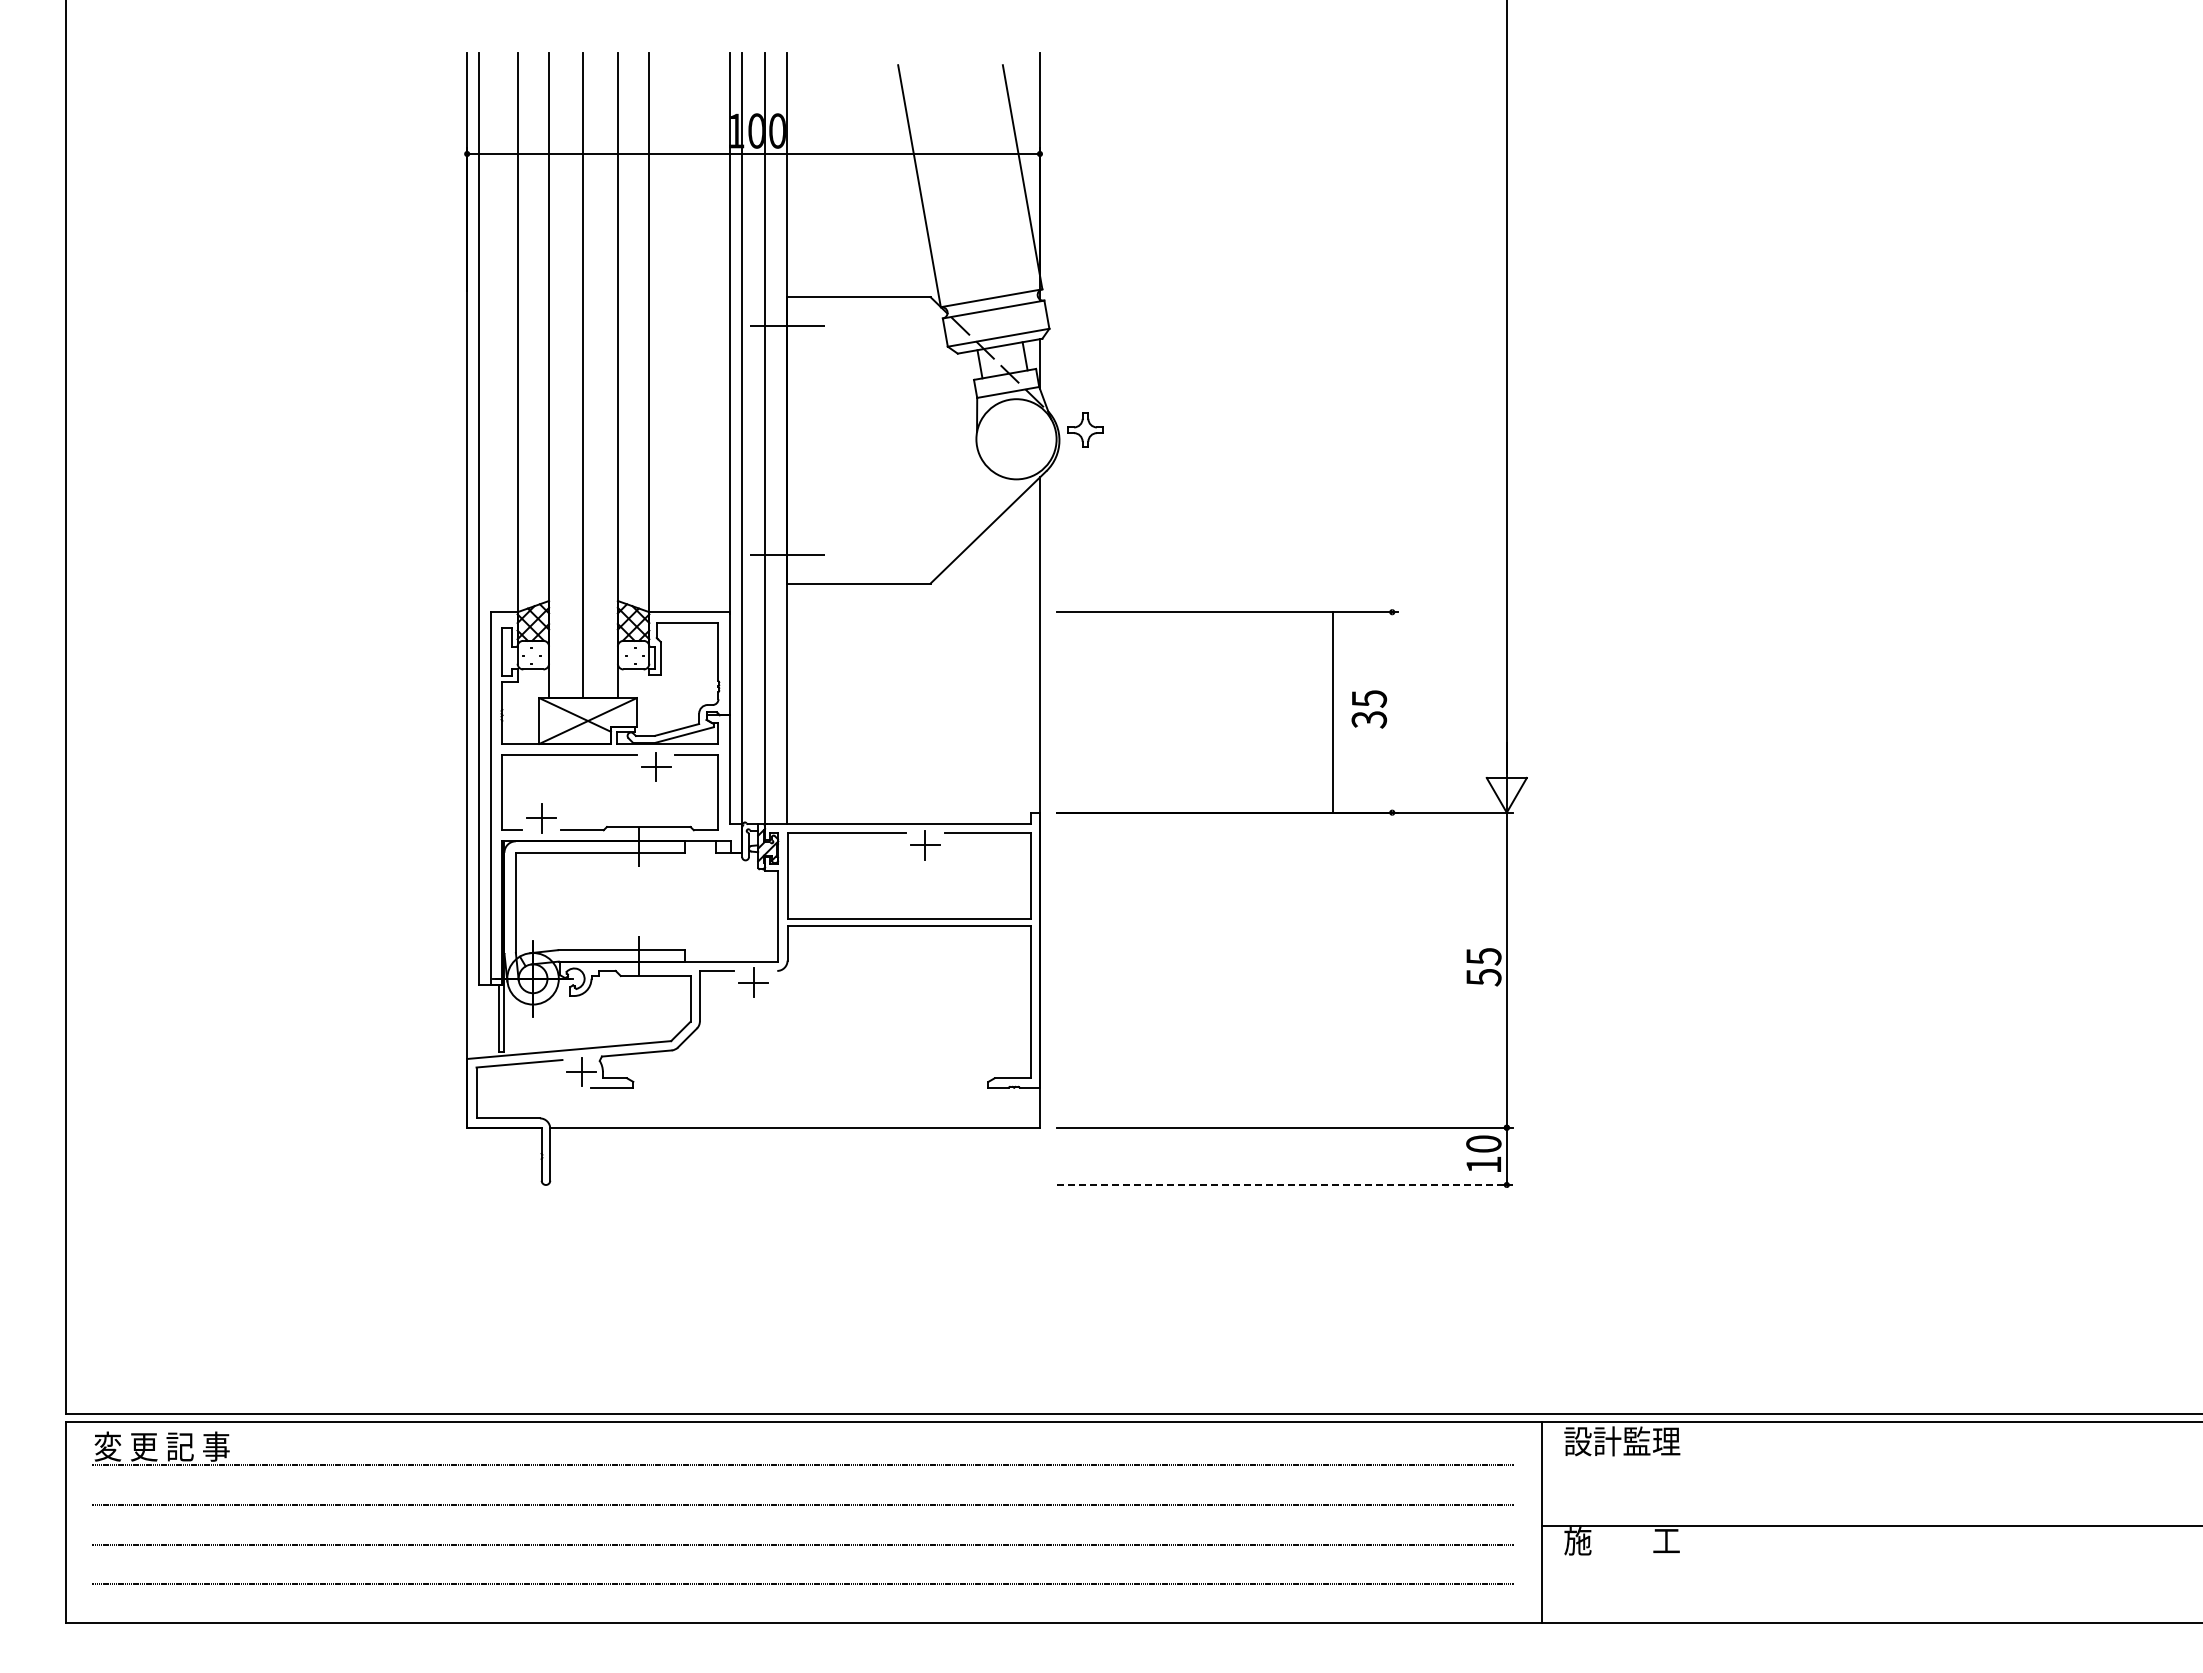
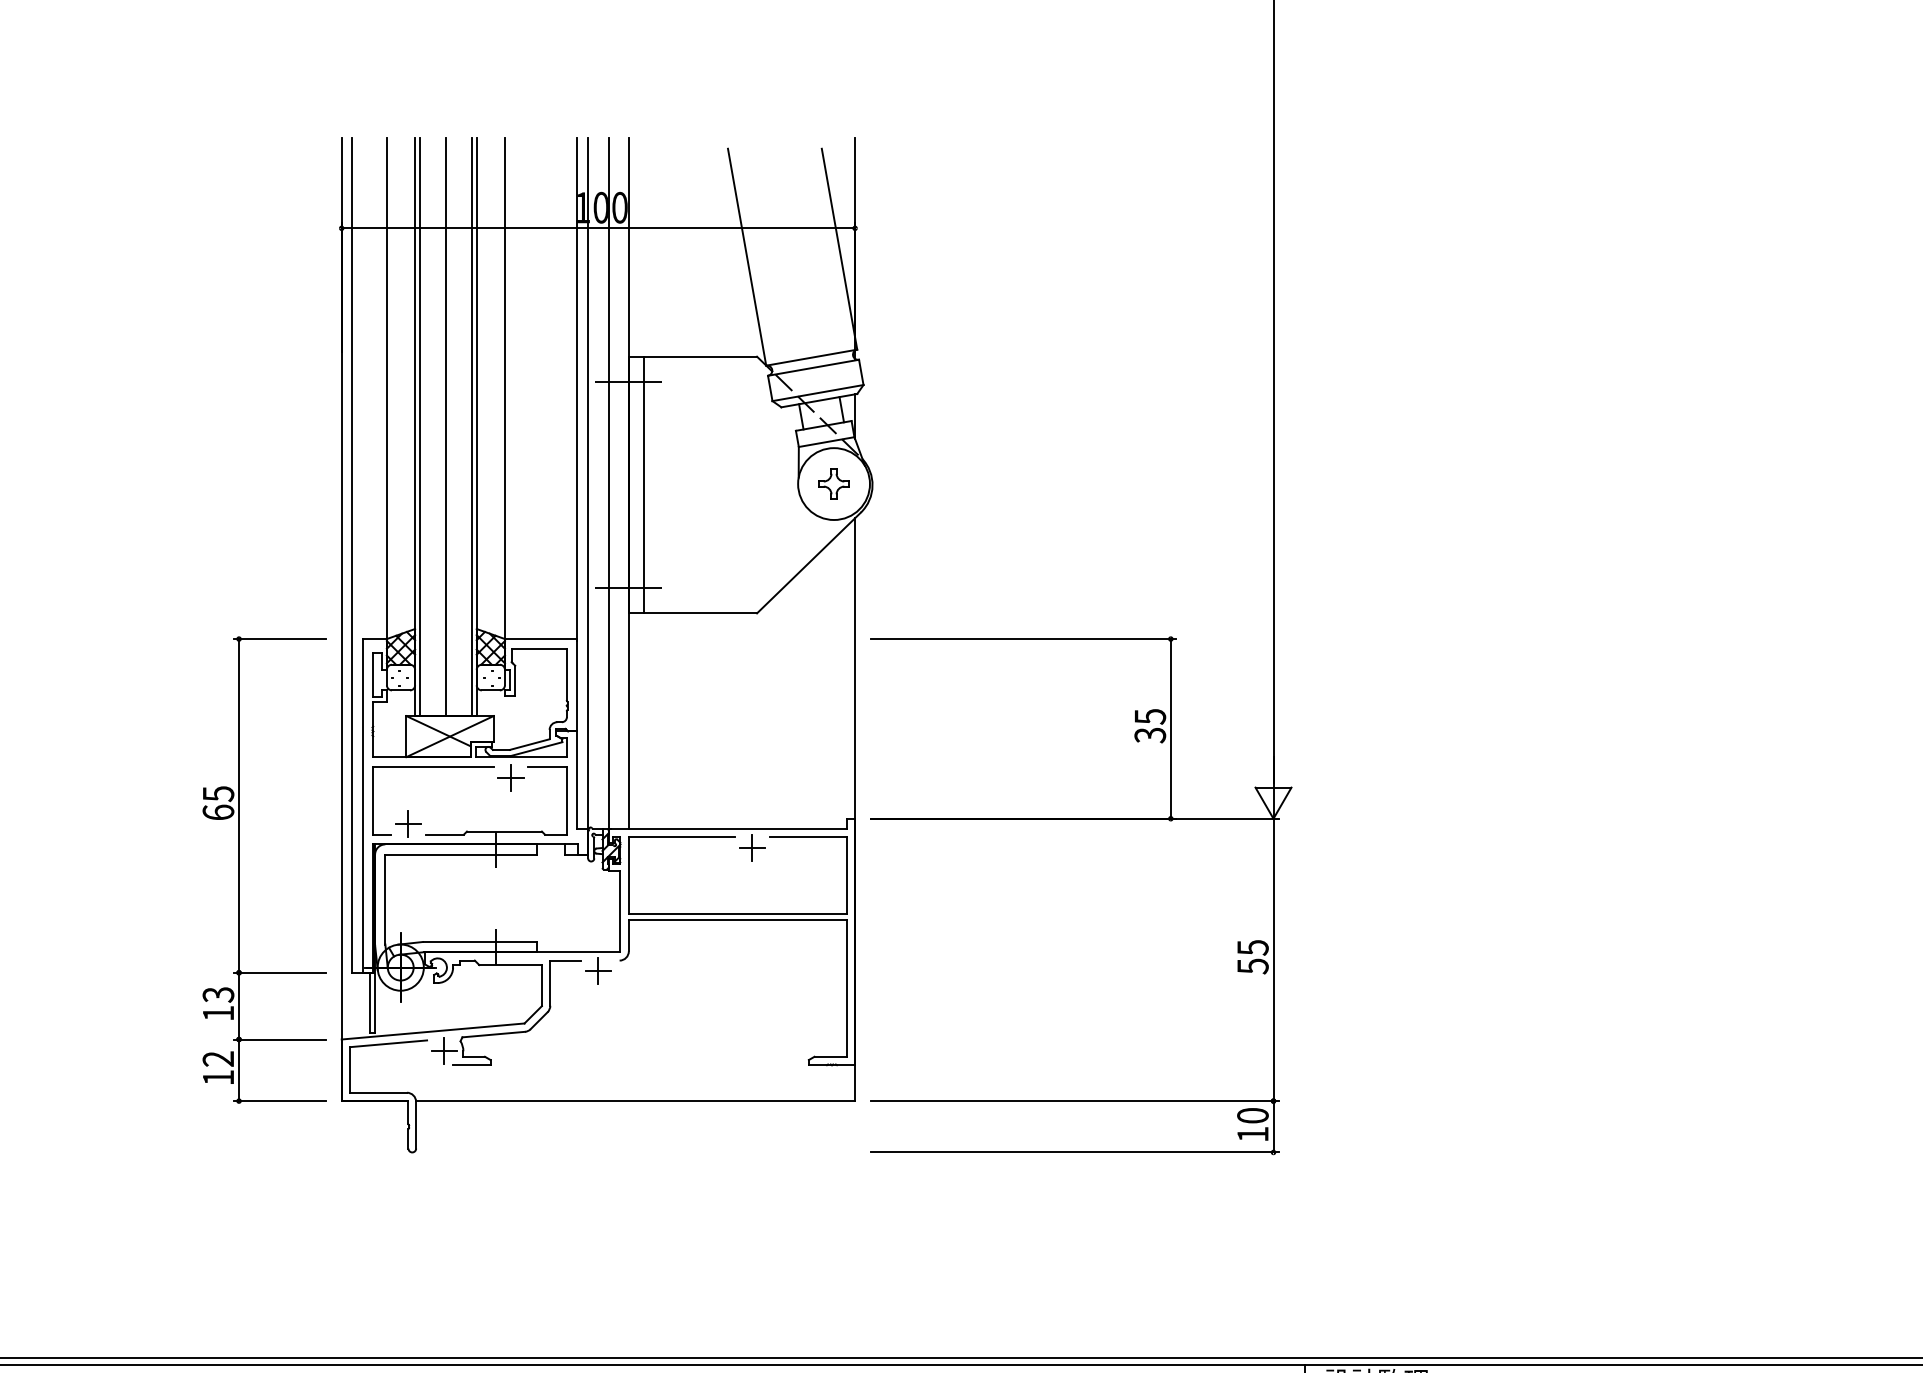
line: (554, 375) -> (419, 426), added
line: (612, 375) -> (471, 426), added
part: (1085, 429) -> (834, 483), moved
line: (804, 440) -> (644, 485), added
line: (1333, 712) -> (1171, 728), moved
part: (353, 869) -> (239, 869), added
line: (1284, 1185) -> (1074, 1152), dashed -> solid

